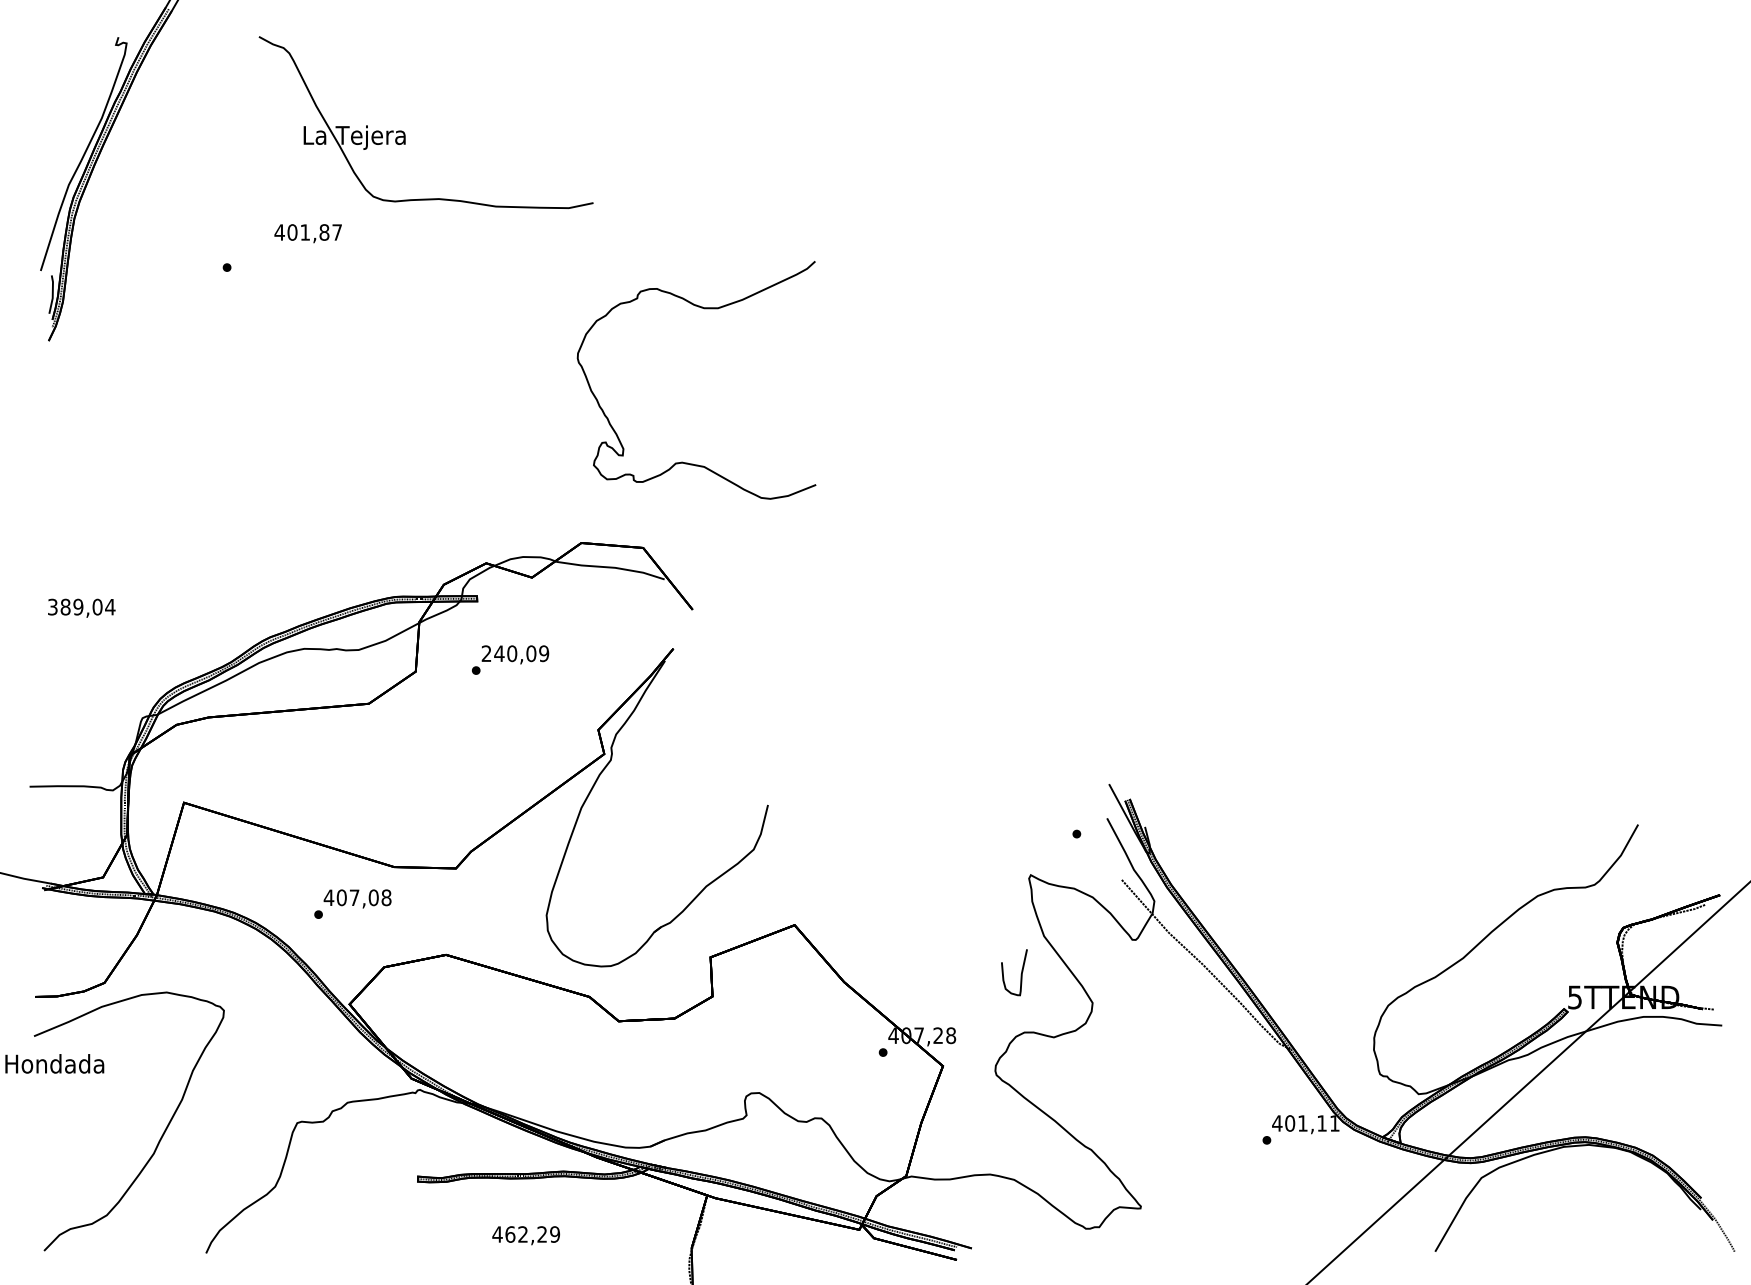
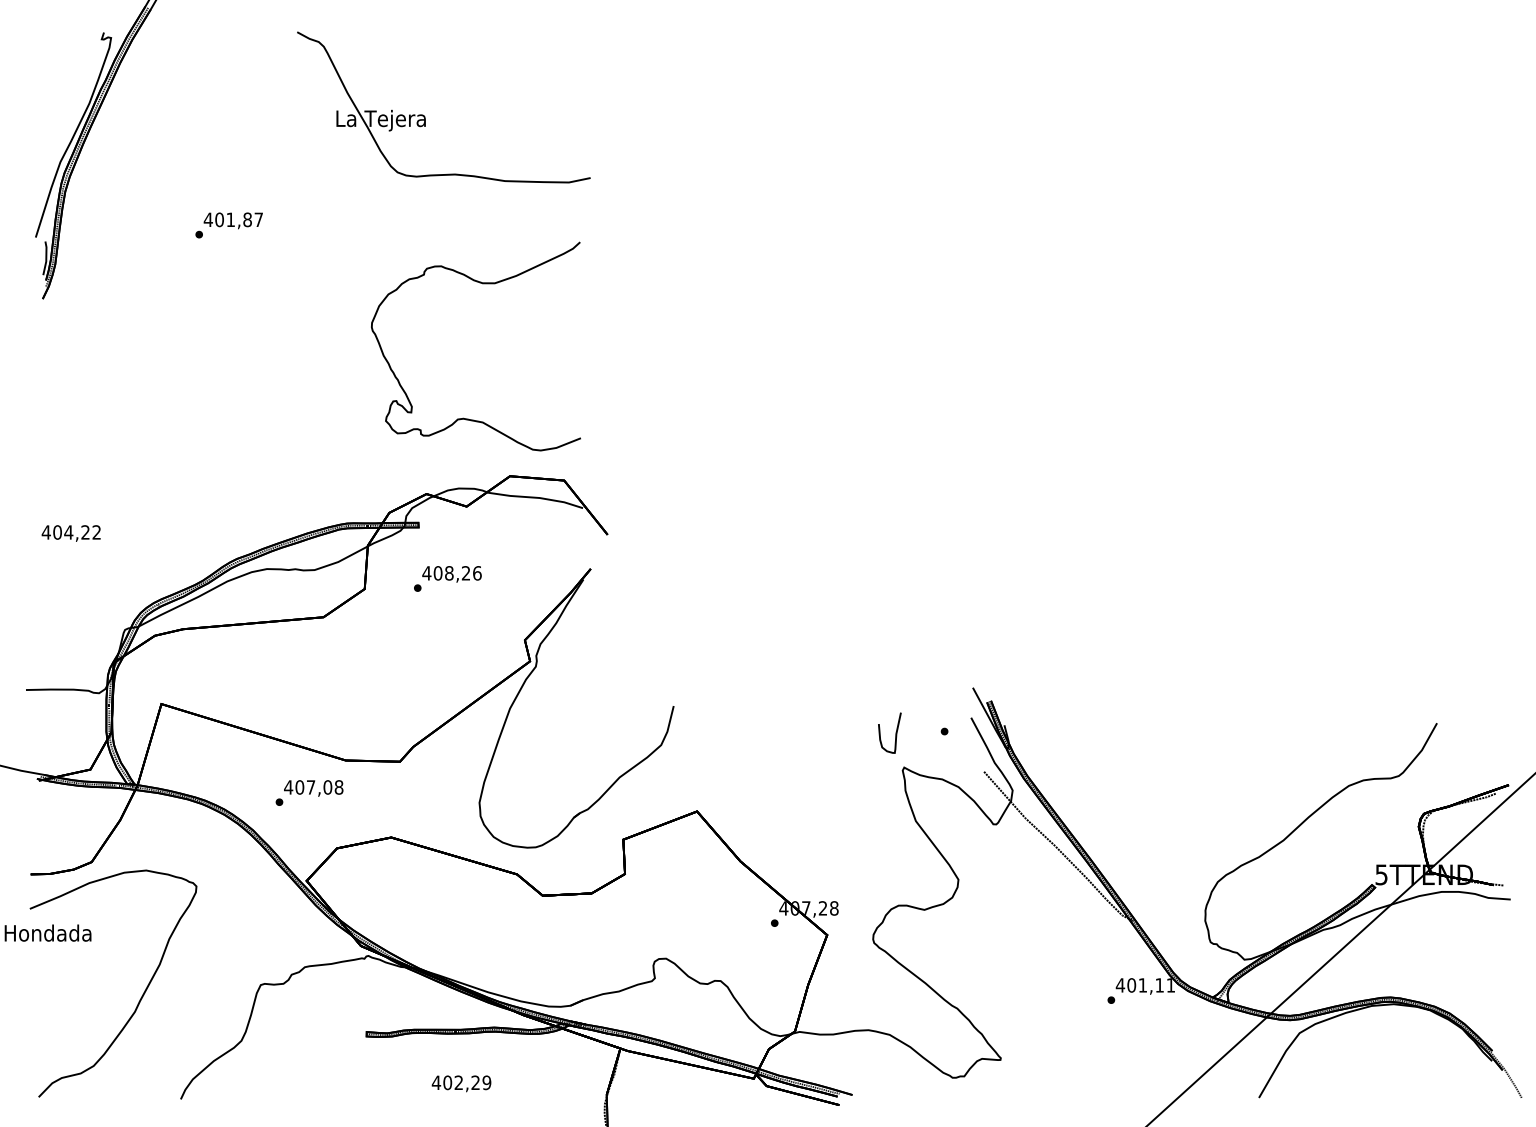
part: (405, 132) -> (425, 116), moved
text: (307, 233) -> (232, 220), moved
curve: (703, 309) -> (482, 284), moved
text: (81, 607) -> (71, 532), 389,04 -> 404,22
text: (514, 653) -> (451, 573), 240,09 -> 408,26
curve: (1020, 971) -> (895, 732), moved
text: (510, 1234) -> (447, 1082), 462,29 -> 402,29

